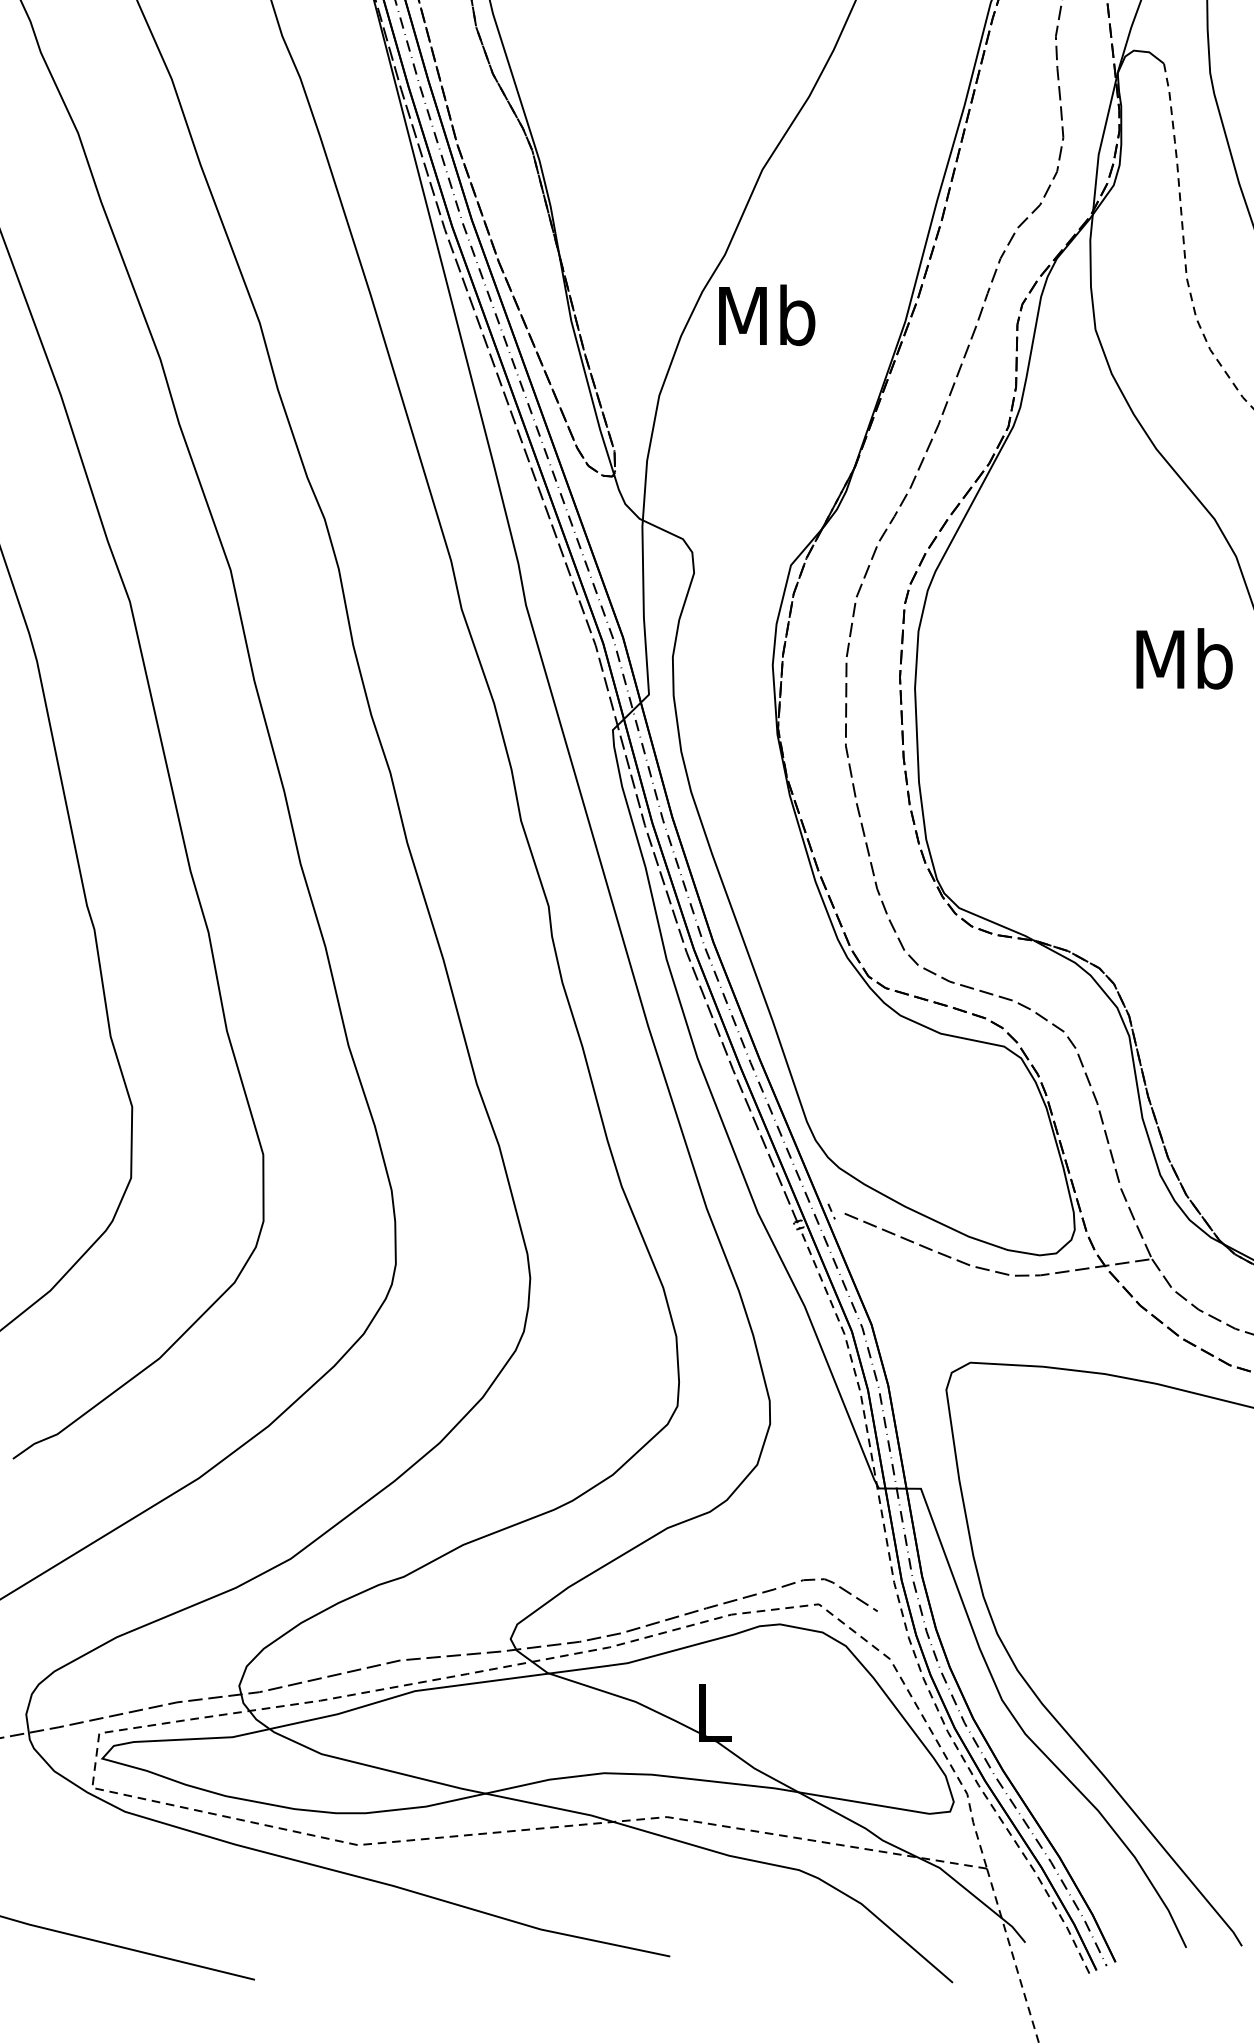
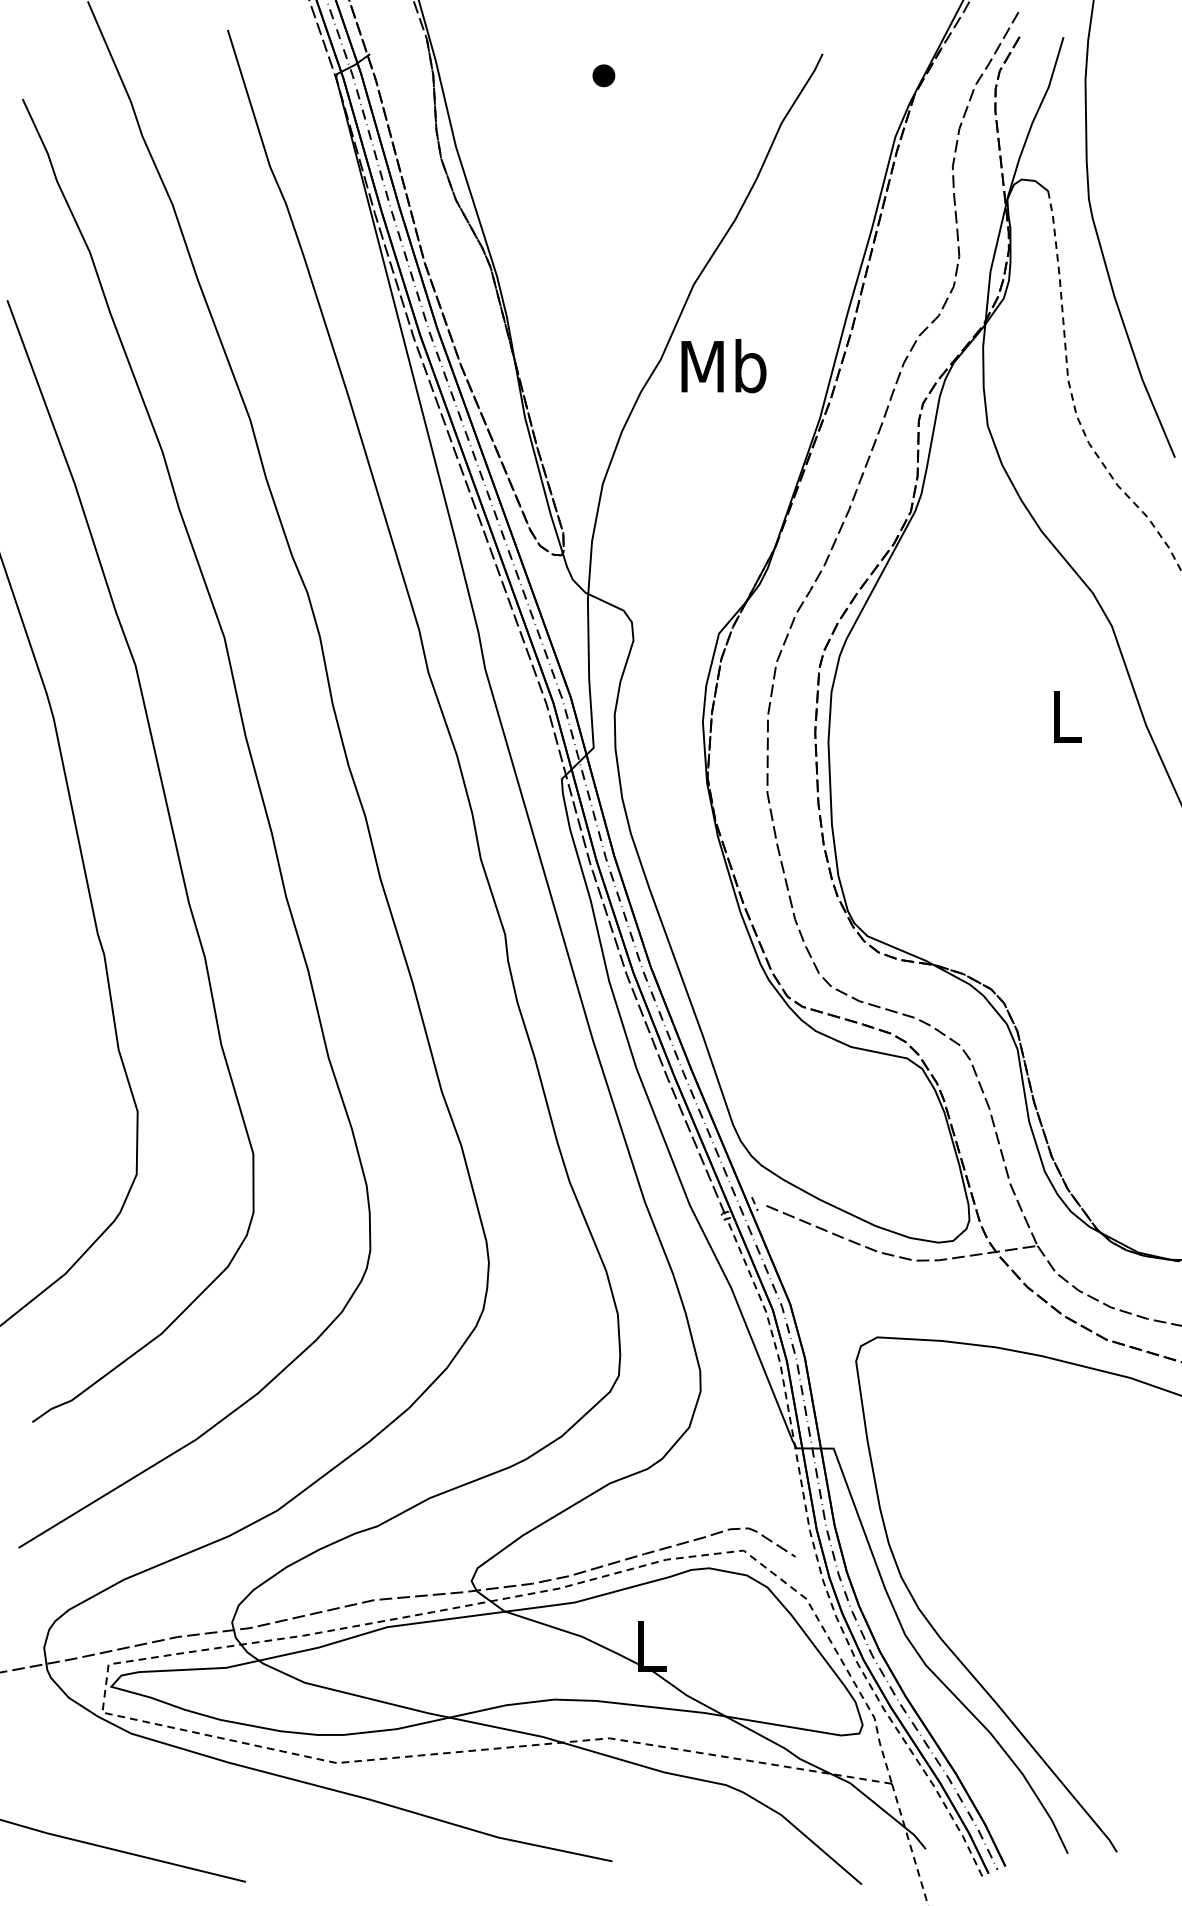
text: (766, 315) -> (723, 366), moved
text: (1183, 659) -> (1065, 716), Mb -> L

